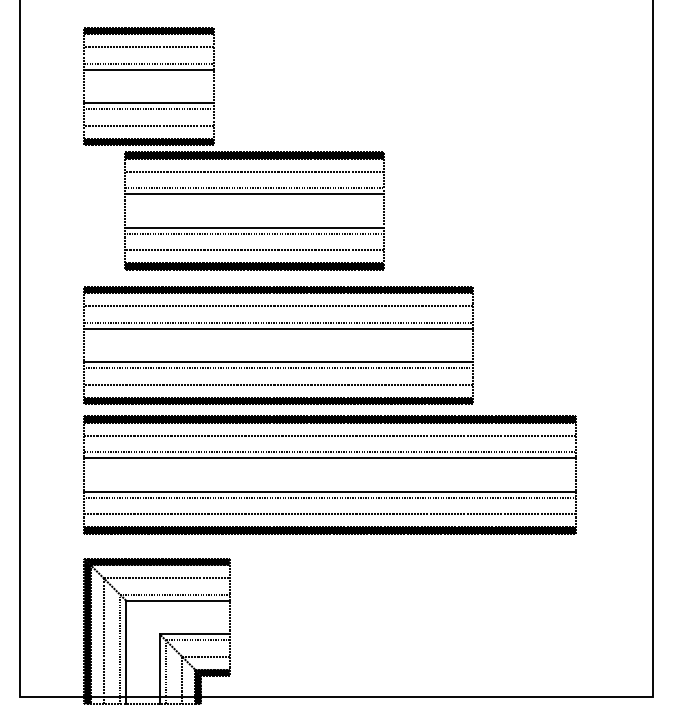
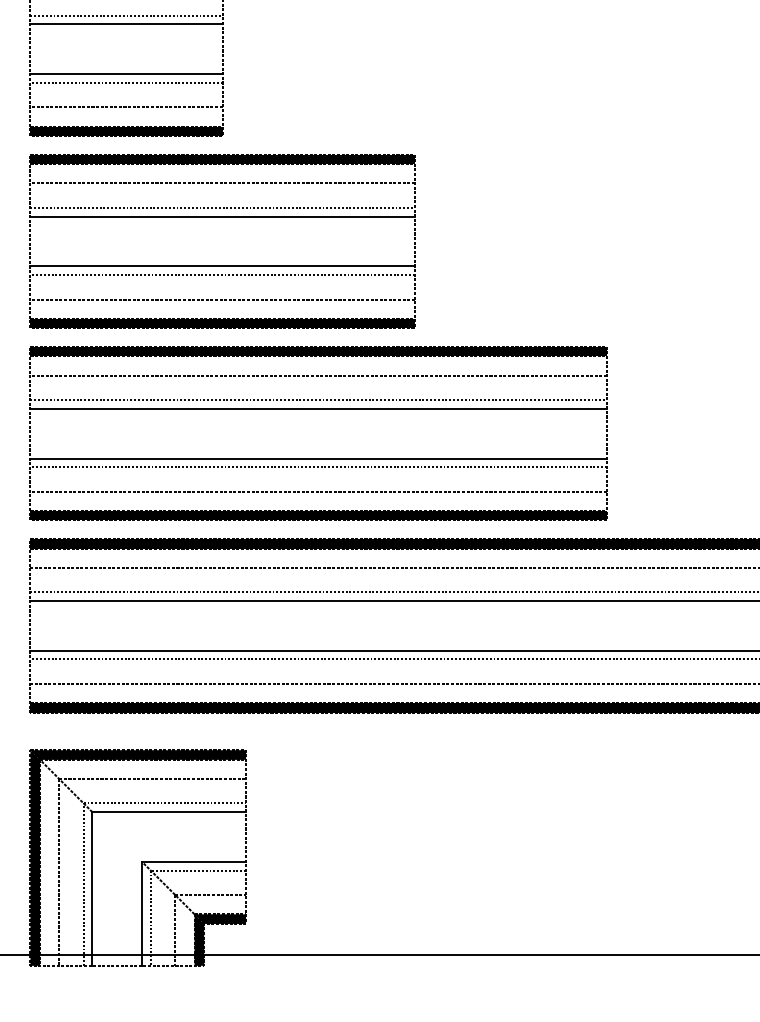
part: (254, 194) -> (222, 216), moved

